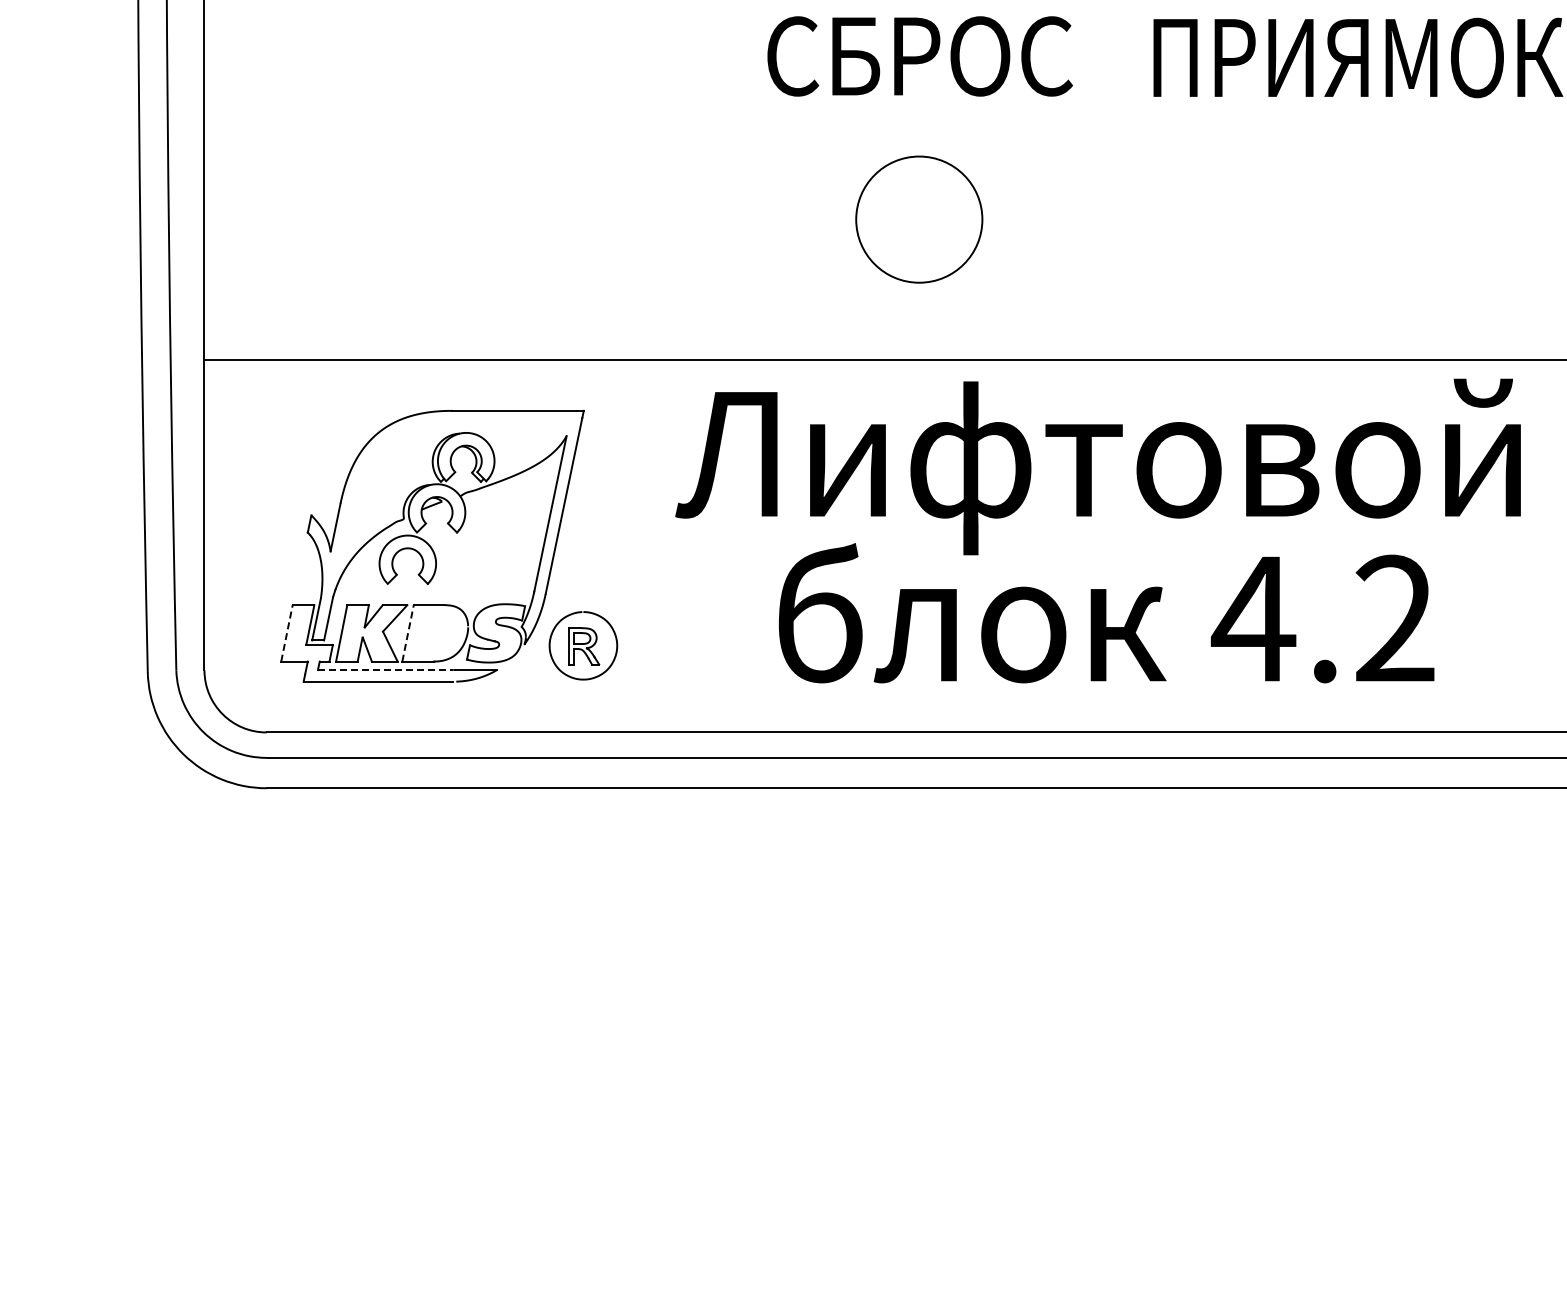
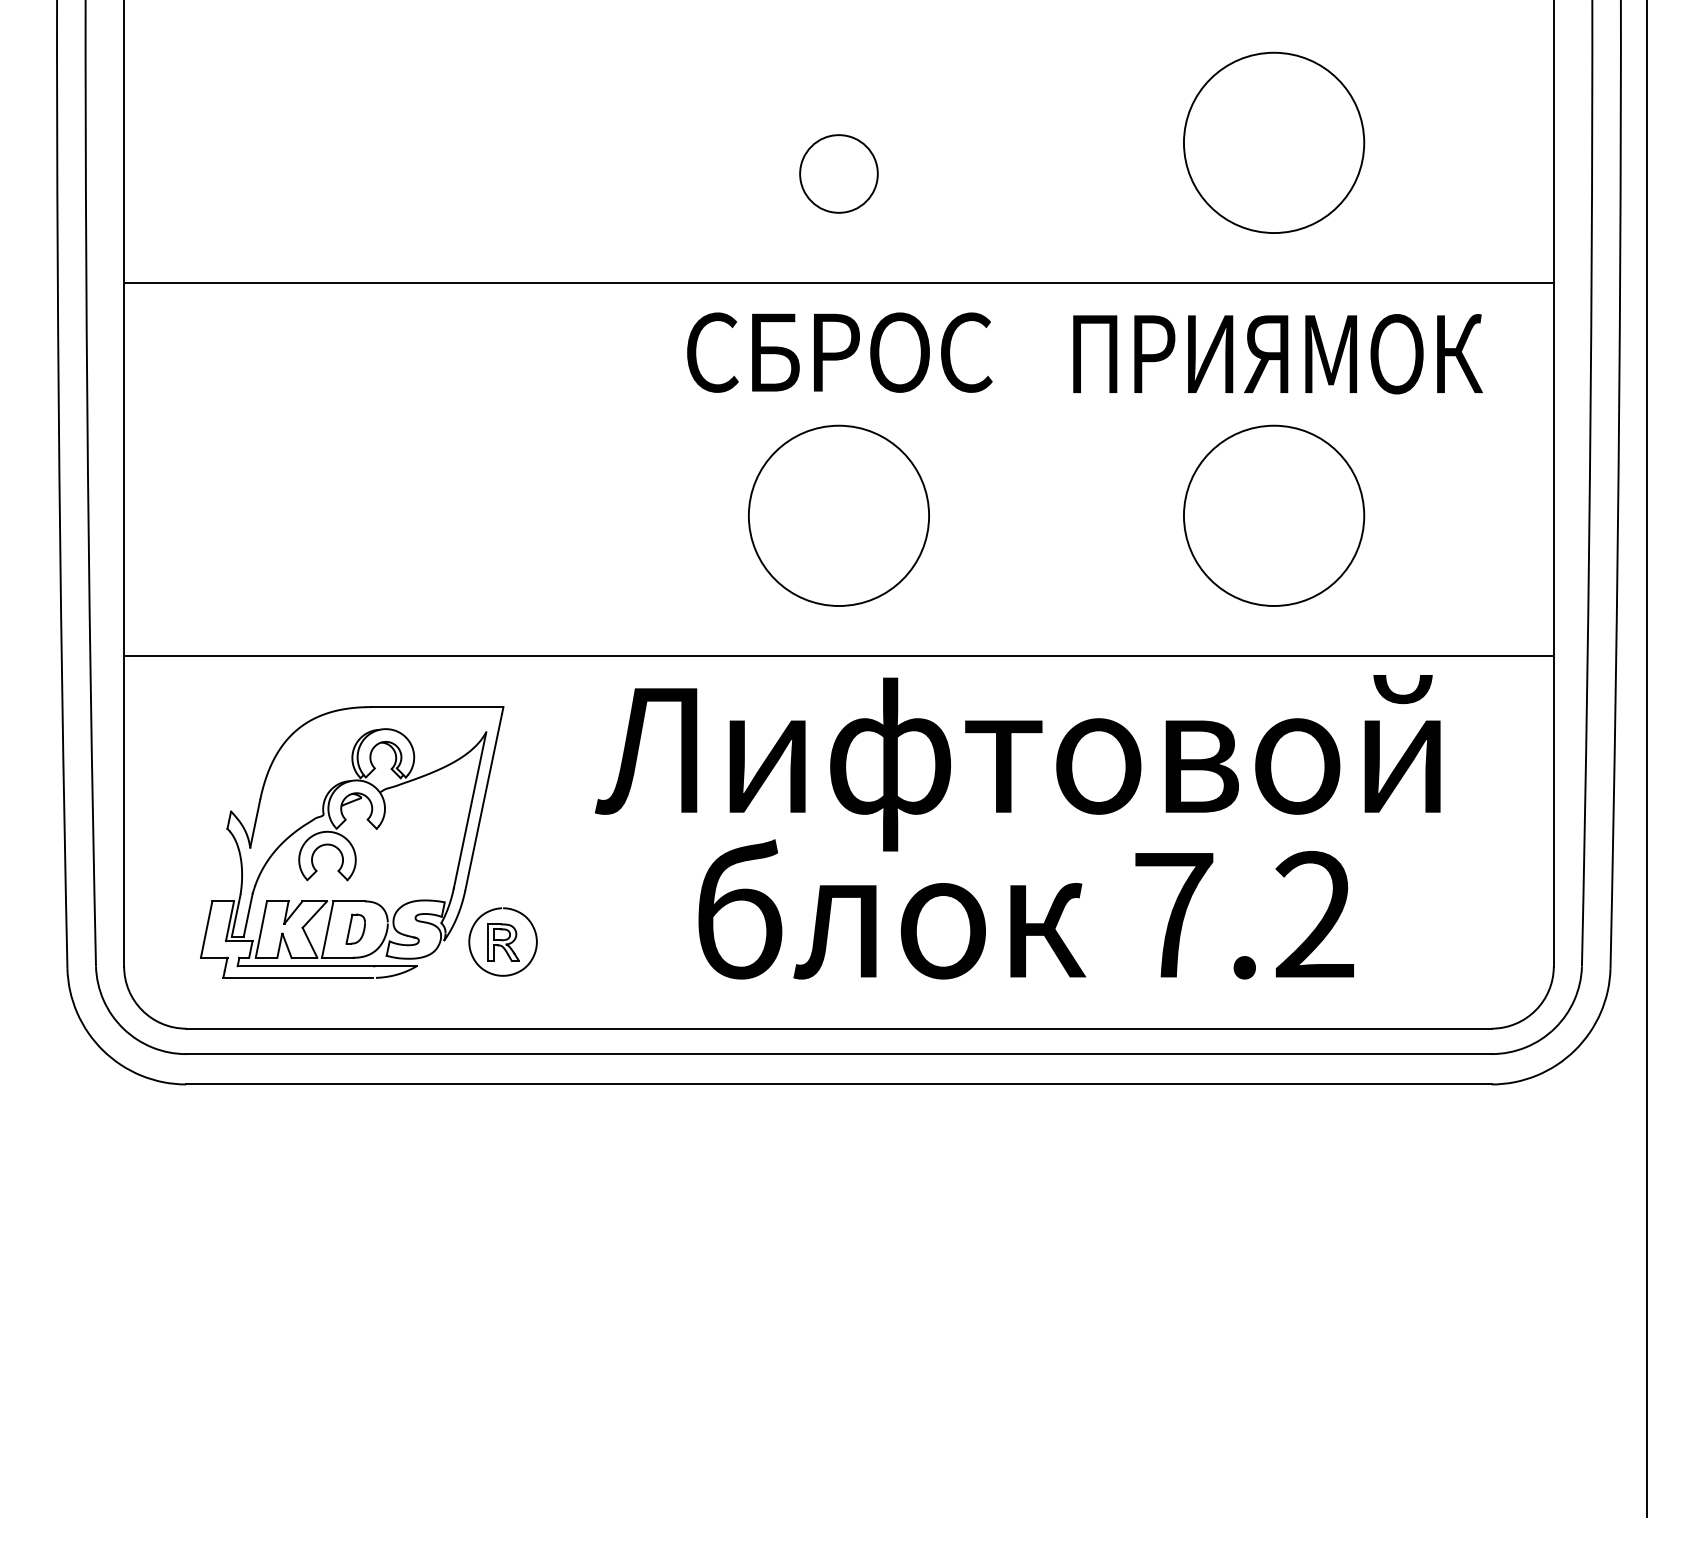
circle: (918, 219) -> (838, 515), size x1.43
circle: (1354, 219) -> (1274, 515), added
text: (1252, 619) -> (1172, 915), 4.2 -> 7.2
part: (435, 632) -> (355, 928), added
line: (286, 633) -> (206, 929), dashed -> solid
line: (407, 633) -> (327, 929), dashed -> solid
line: (385, 670) -> (305, 966), dashed -> solid

